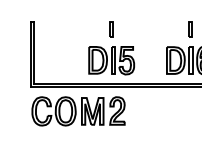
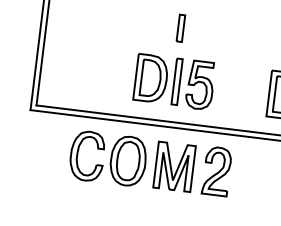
part: (78, 111) -> (150, 164), moved

